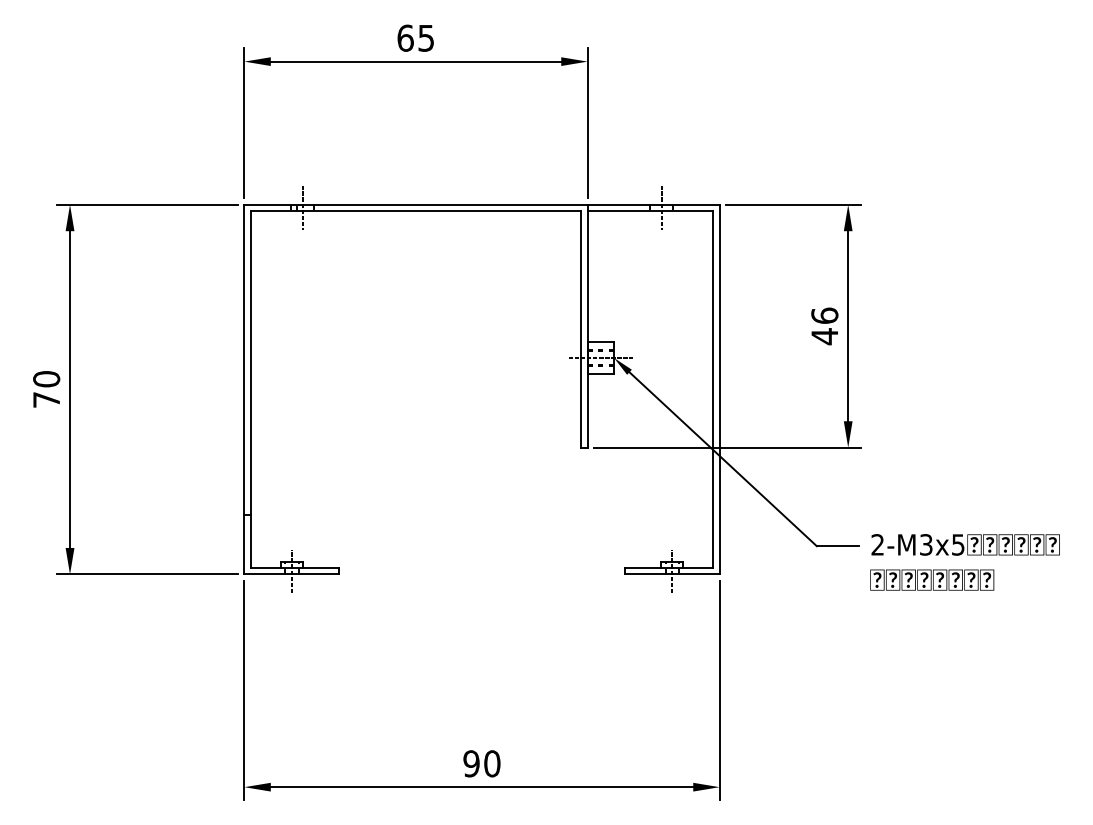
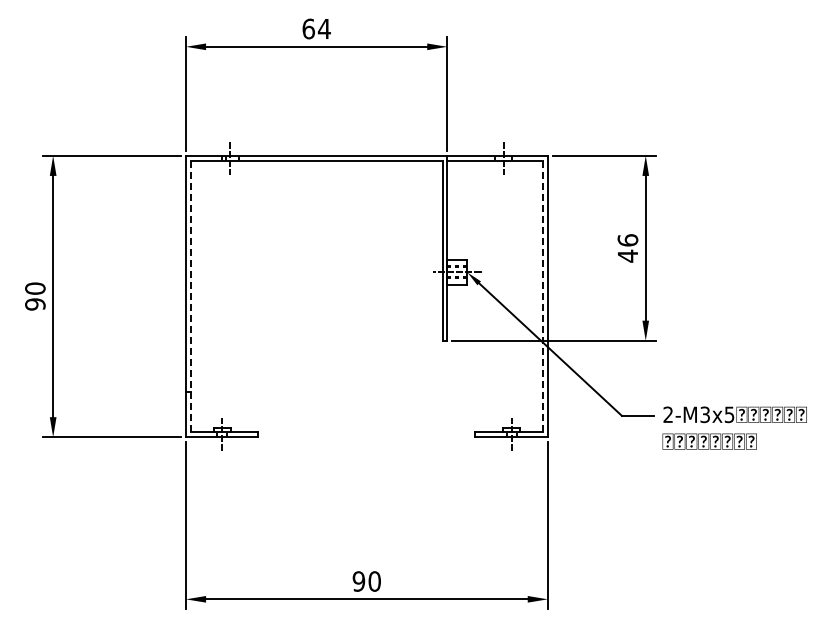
text: (425, 38) -> (323, 29), 65 -> 64
line: (250, 389) -> (190, 296), solid -> dashed
line: (713, 389) -> (543, 296), solid -> dashed
text: (46, 400) -> (35, 304), 70 -> 90

